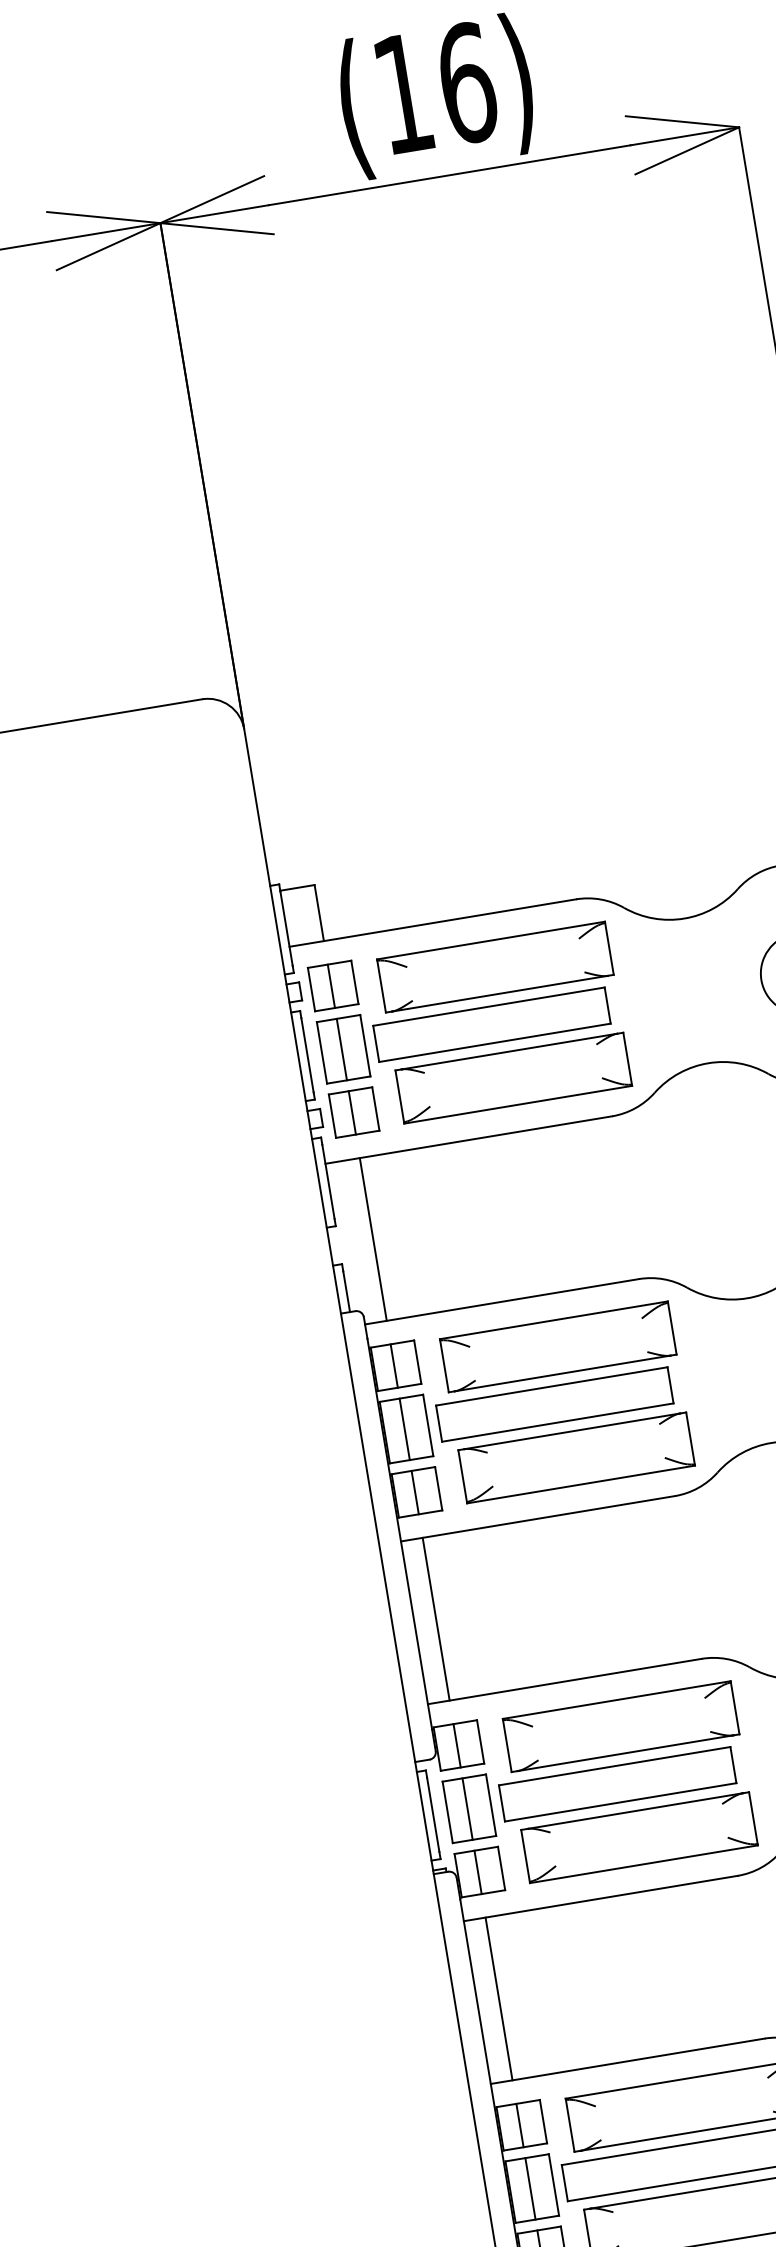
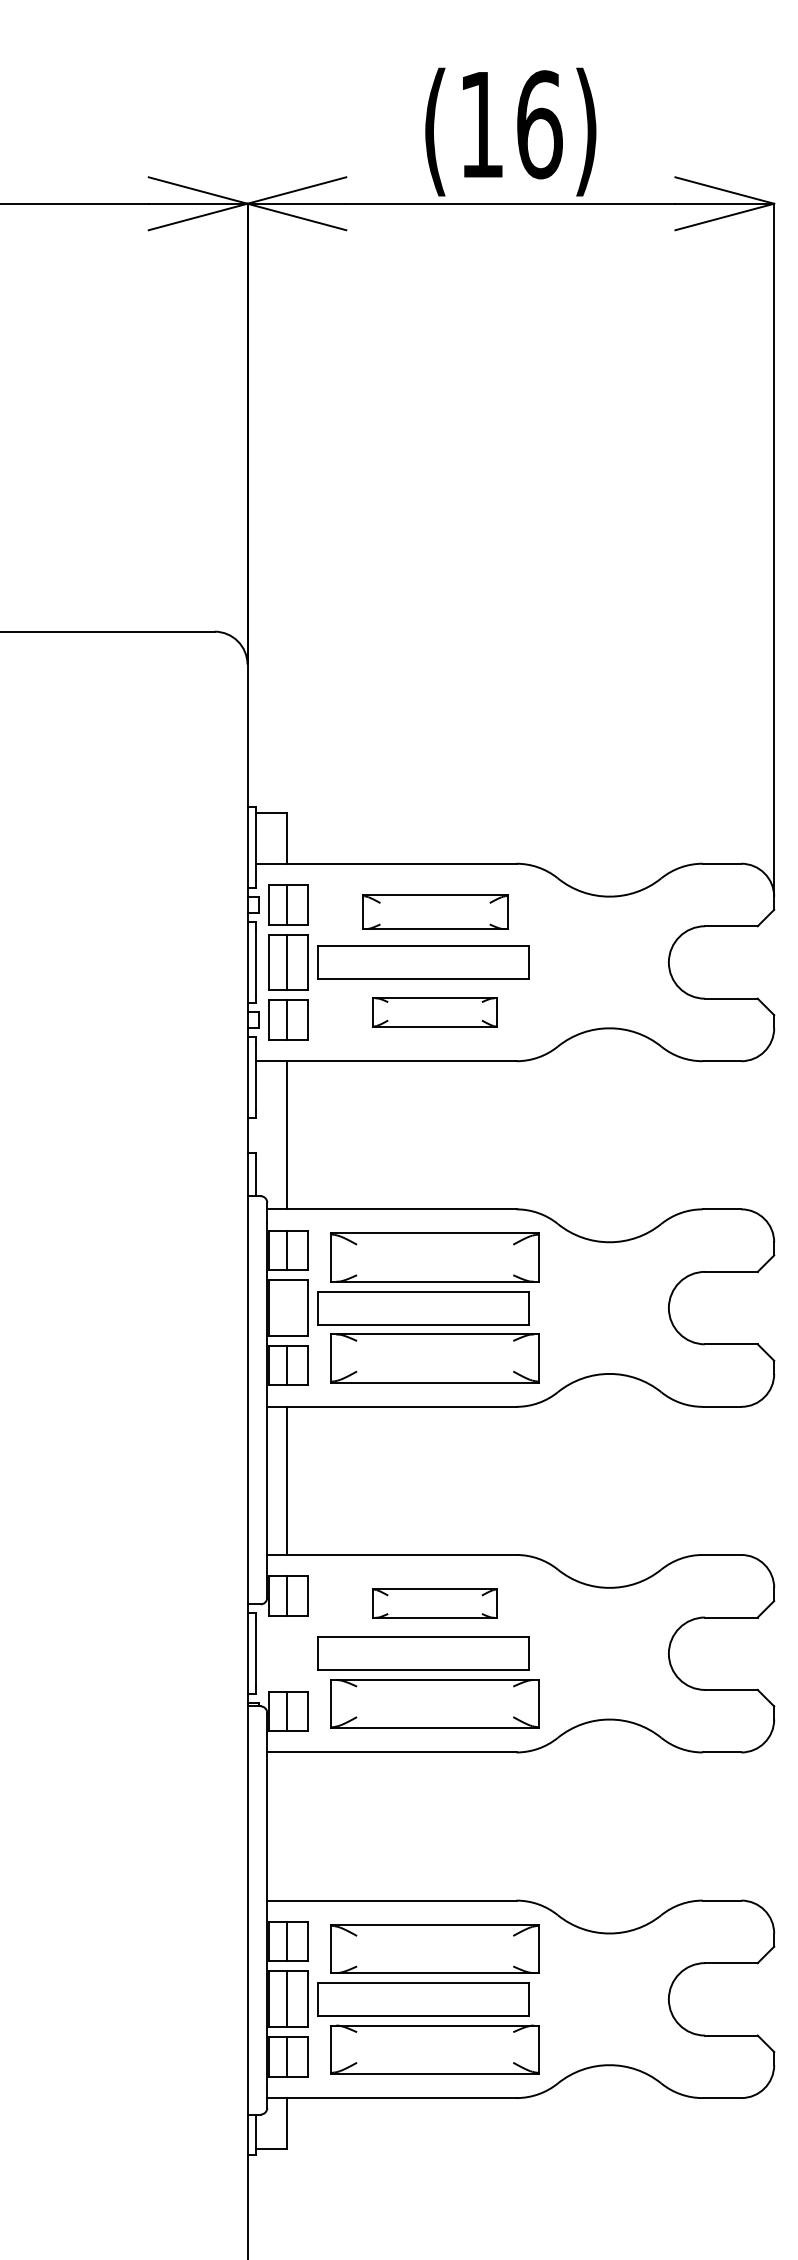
part: (494, 967) -> (434, 912), size x0.7
part: (512, 1077) -> (434, 1012), size x0.6
line: (405, 1429) -> (287, 1308), removed
part: (620, 1727) -> (434, 1603), size x0.6
part: (469, 1808) -> (288, 1653), removed
line: (499, 1998) -> (287, 1826), removed

